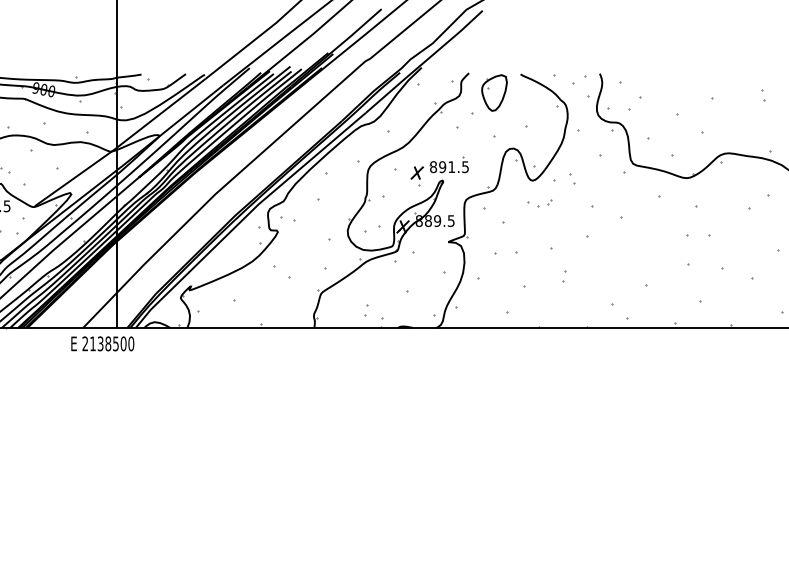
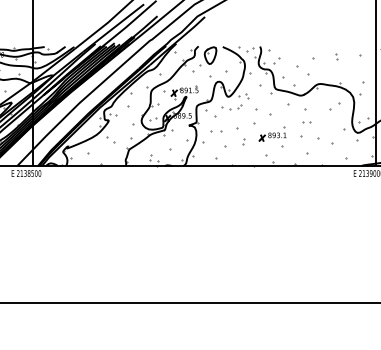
part: (538, 203) -> (231, 107), size x1.67
part: (698, 235) -> (306, 122), size x0.62
part: (626, 258) -> (272, 133), added

